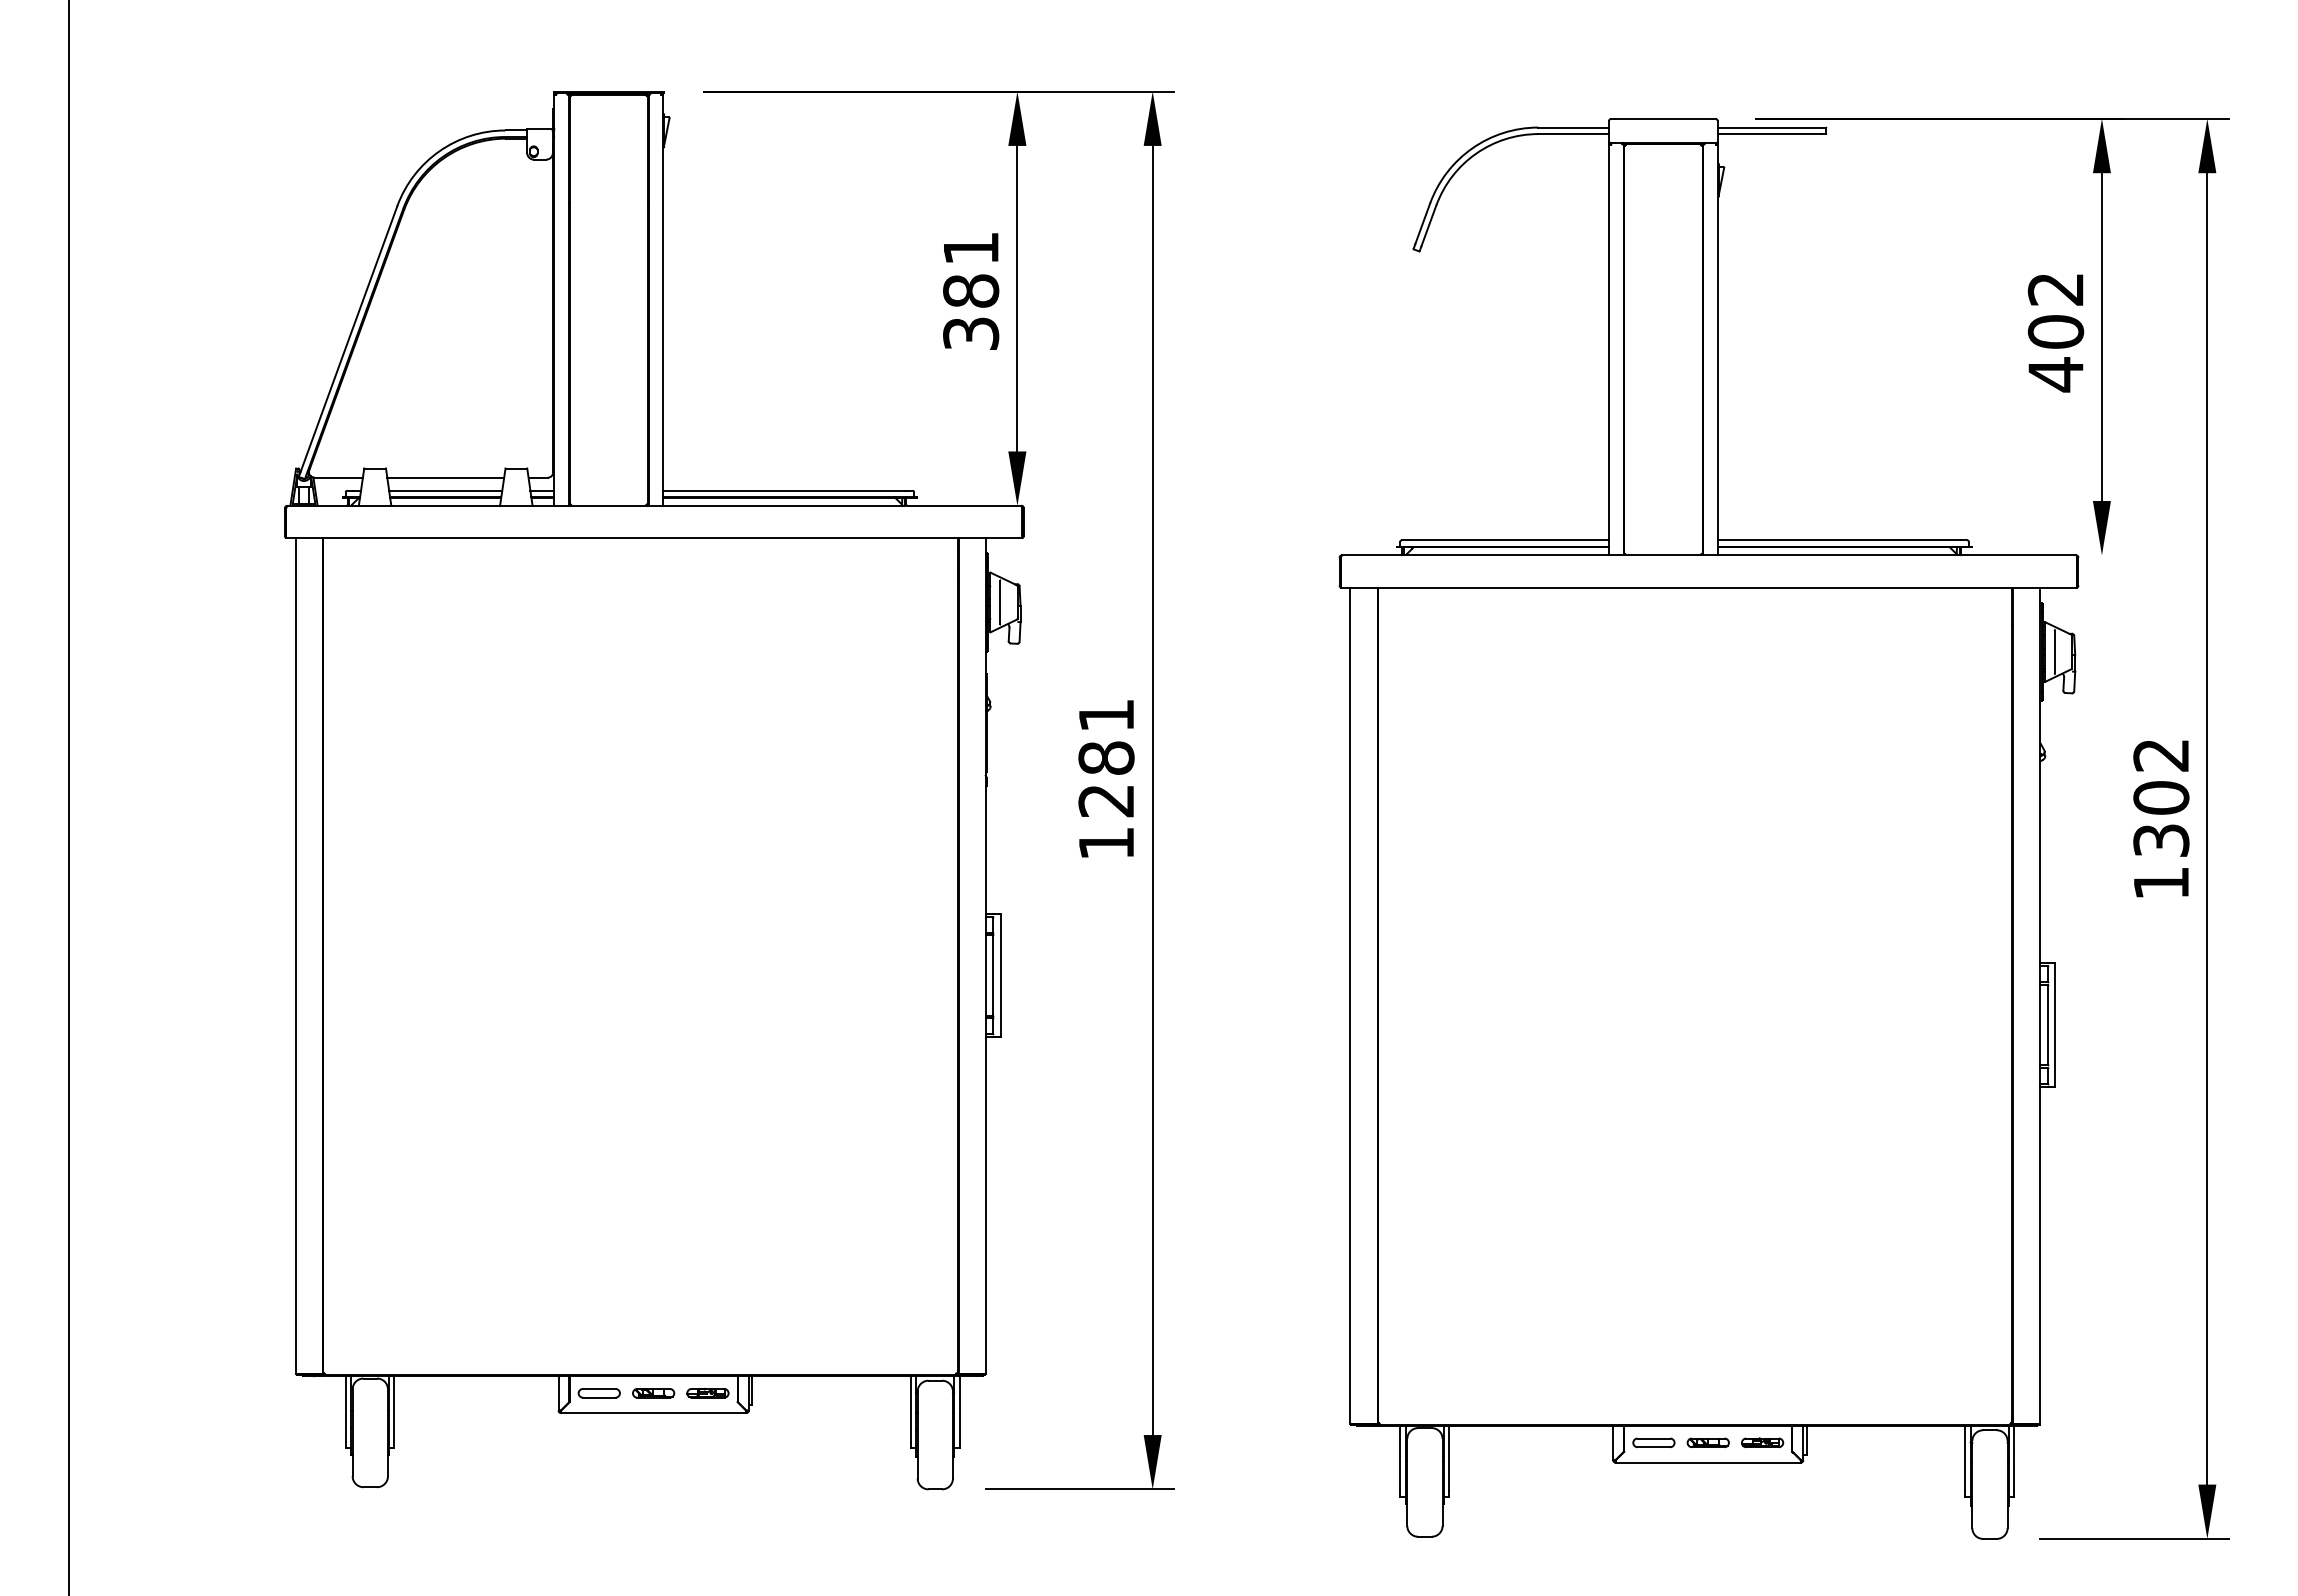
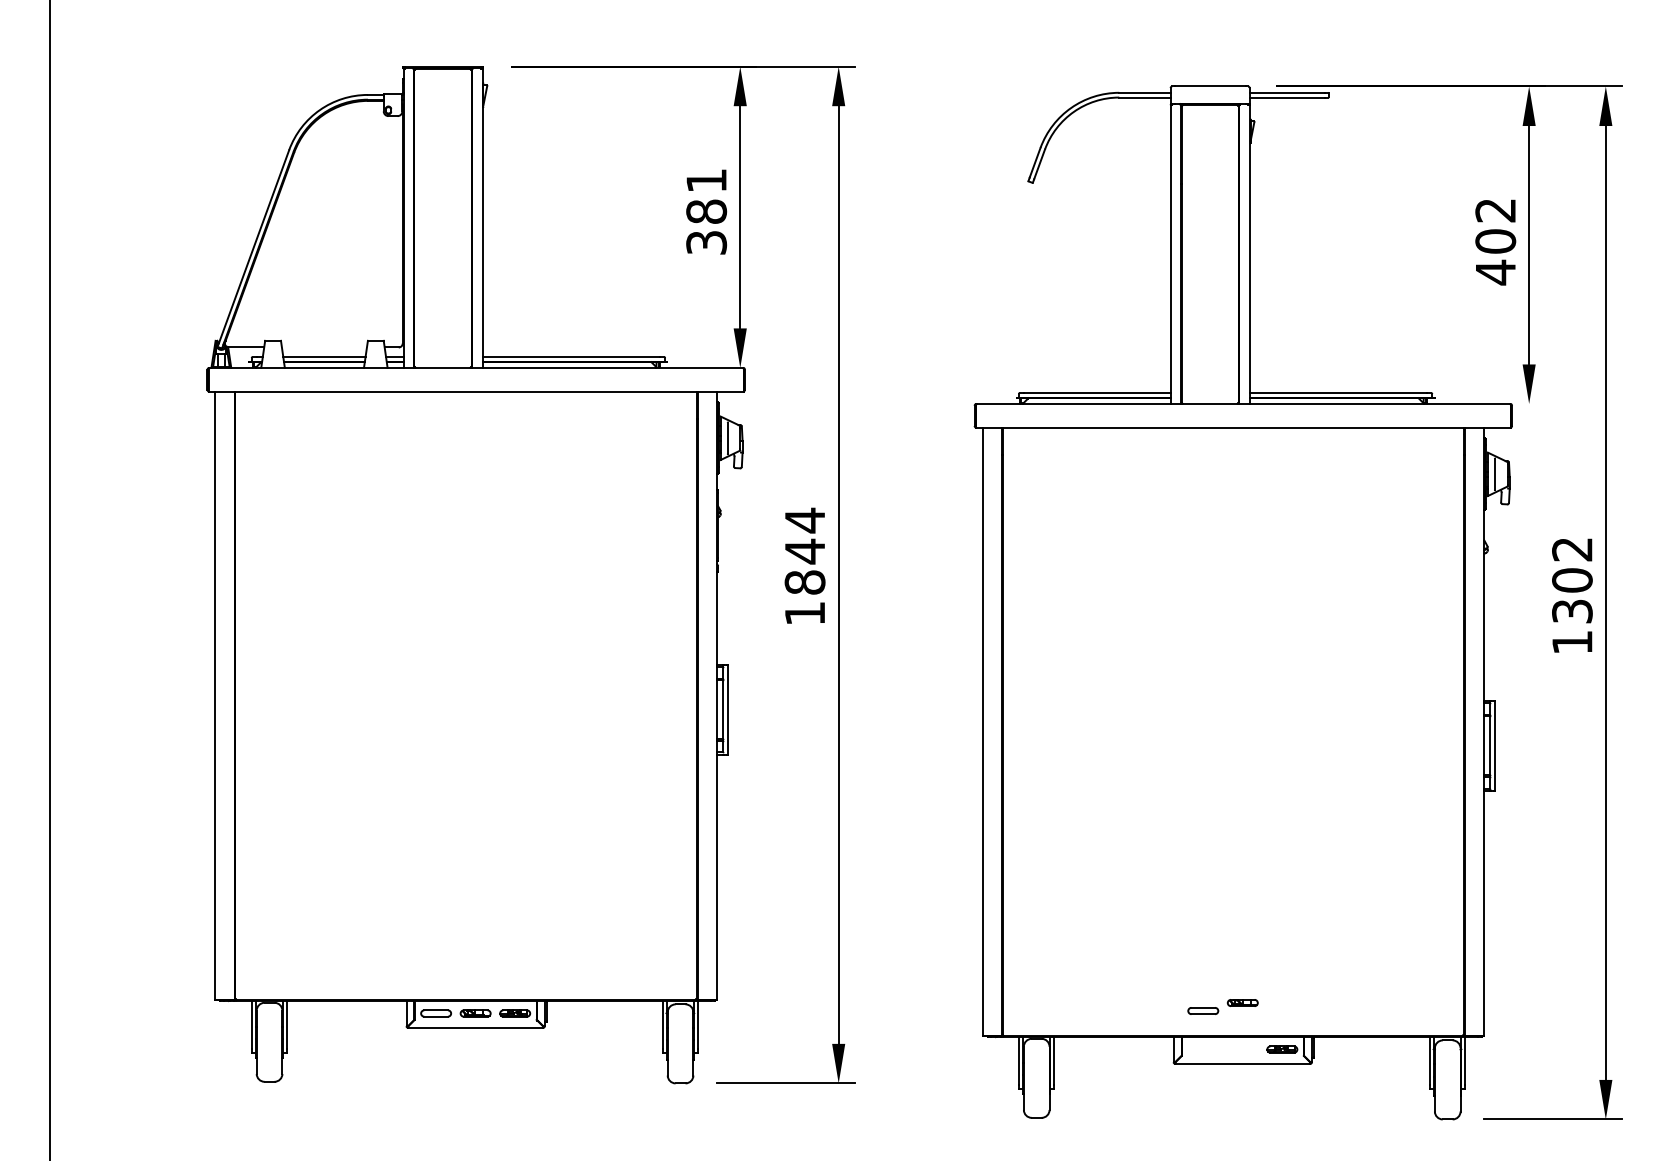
line: (445, 477) -> (324, 347), removed
text: (1106, 757) -> (805, 551), 1281 -> 1844
part: (1653, 1442) -> (1202, 1010), moved
part: (1707, 1442) -> (1242, 1002), moved

